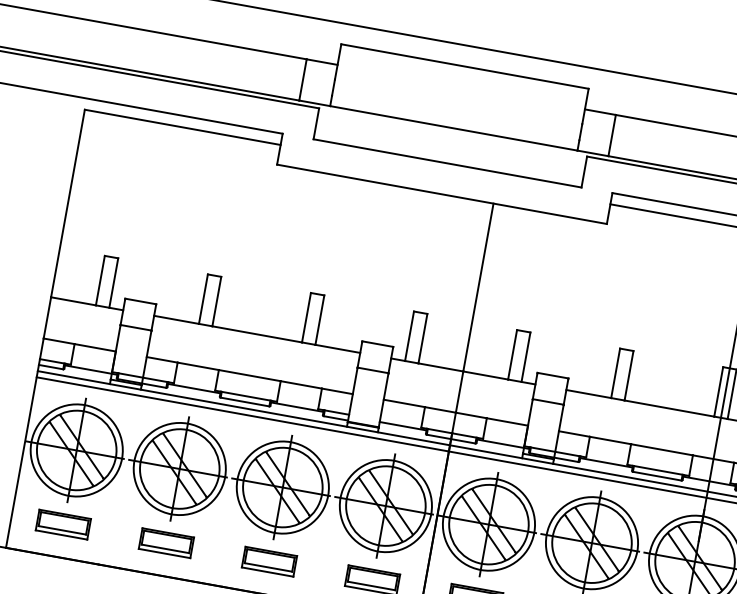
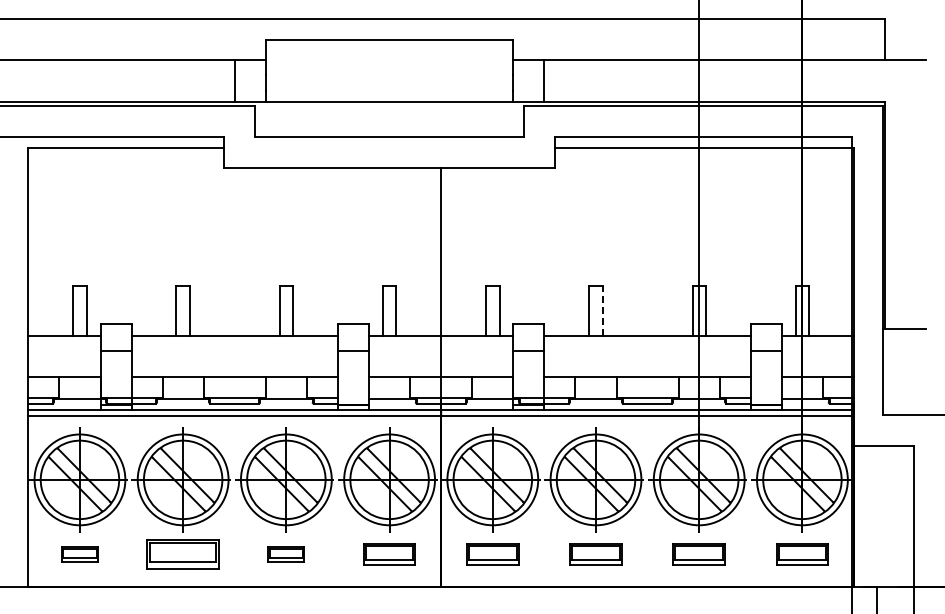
line: (628, 375) -> (602, 310), solid -> dashed
part: (62, 524) -> (79, 554), size x0.7
part: (165, 543) -> (182, 554), size x1.4
part: (269, 562) -> (286, 554), size x0.7

